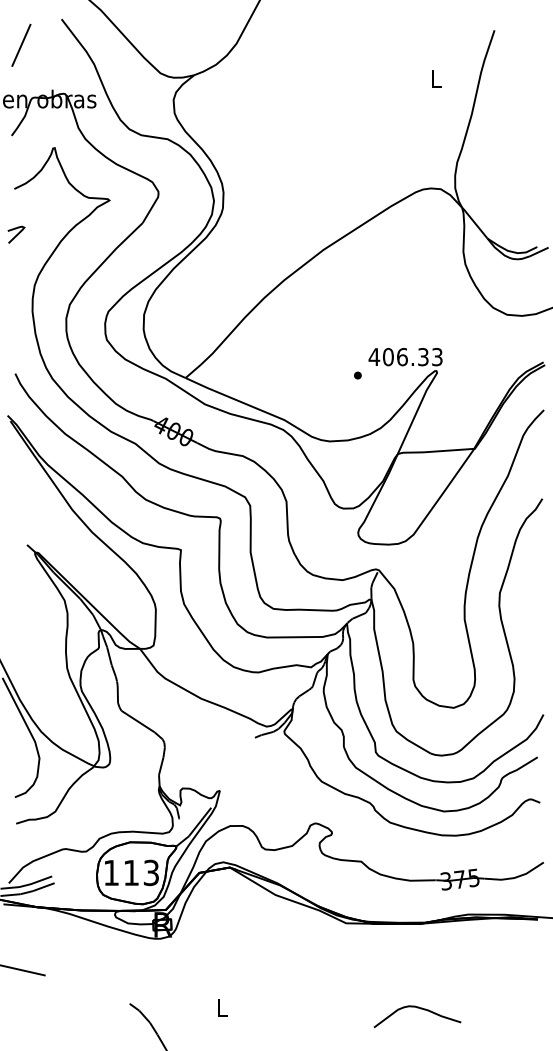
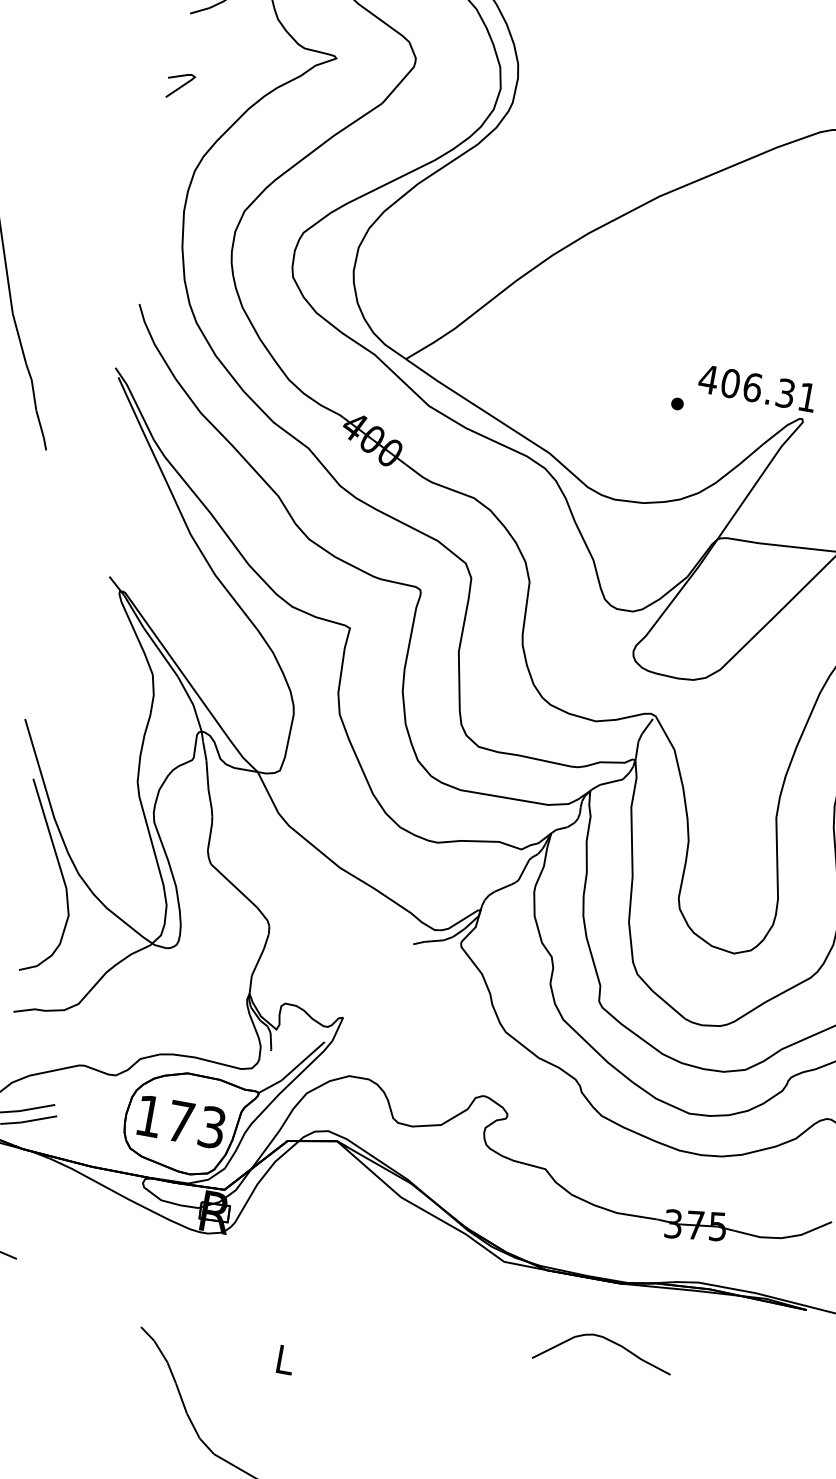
text: (437, 356) -> (808, 396), 406.33 -> 406.31
text: (131, 872) -> (180, 1121), 113 -> 173
curve: (420, 1009) -> (610, 1342), moved

